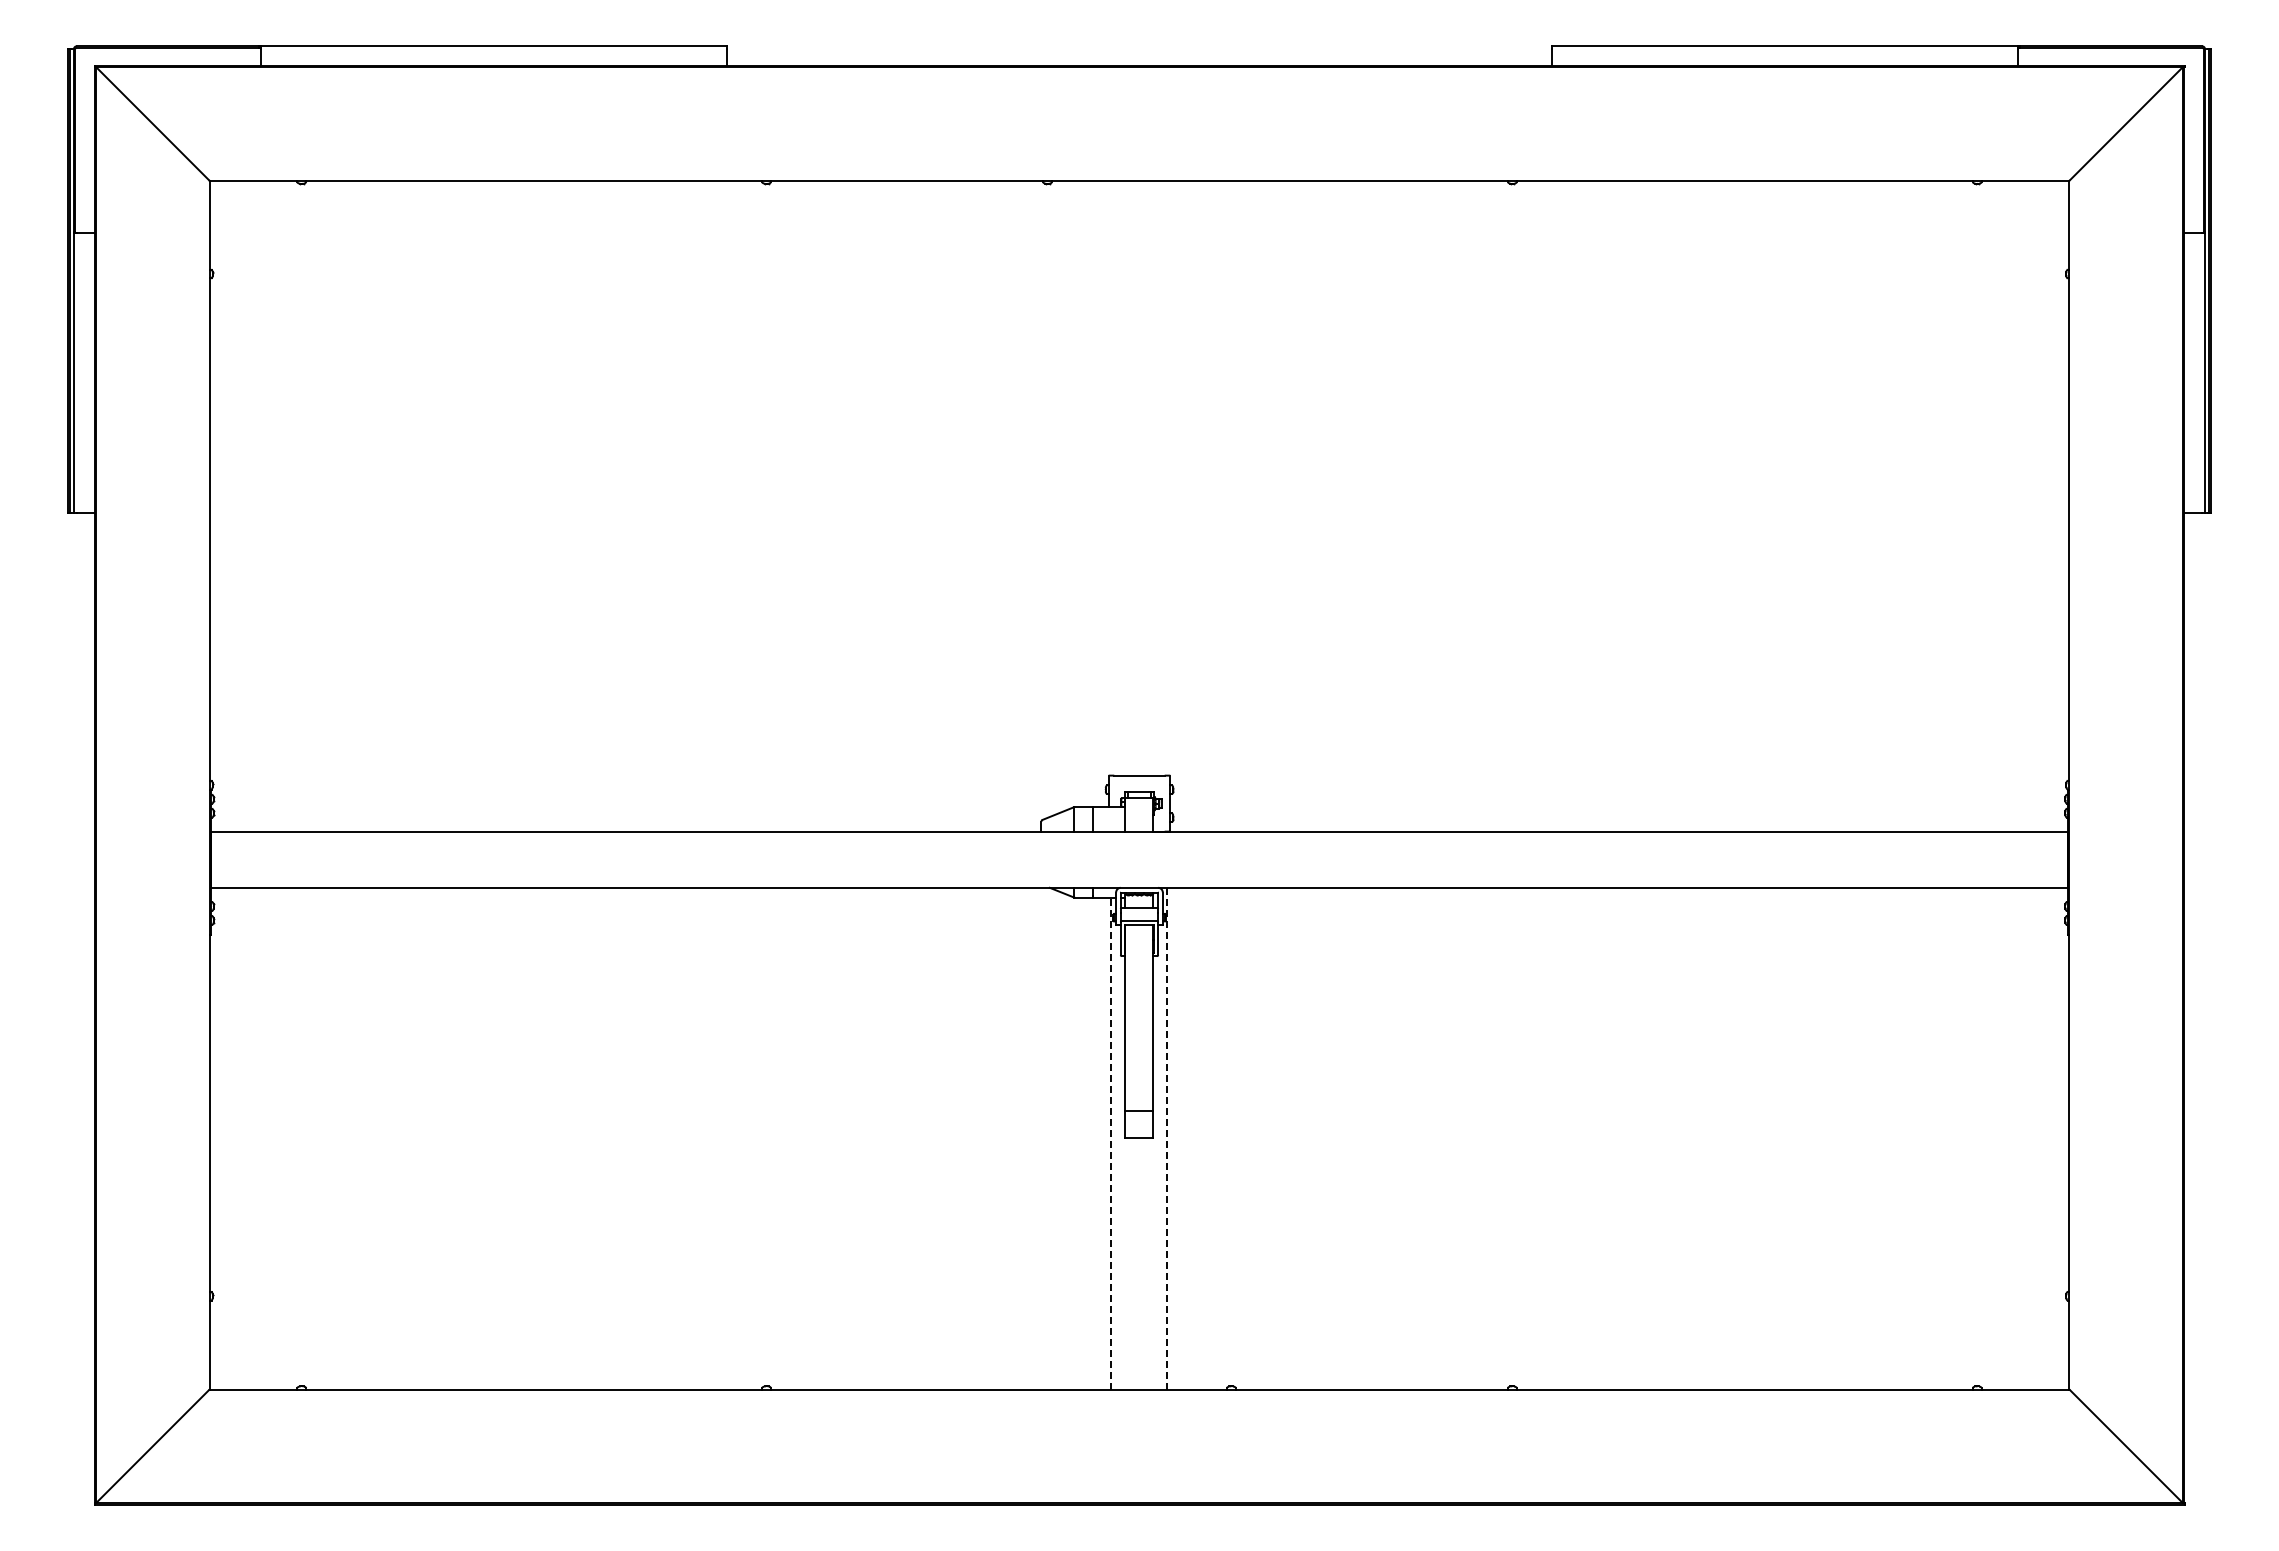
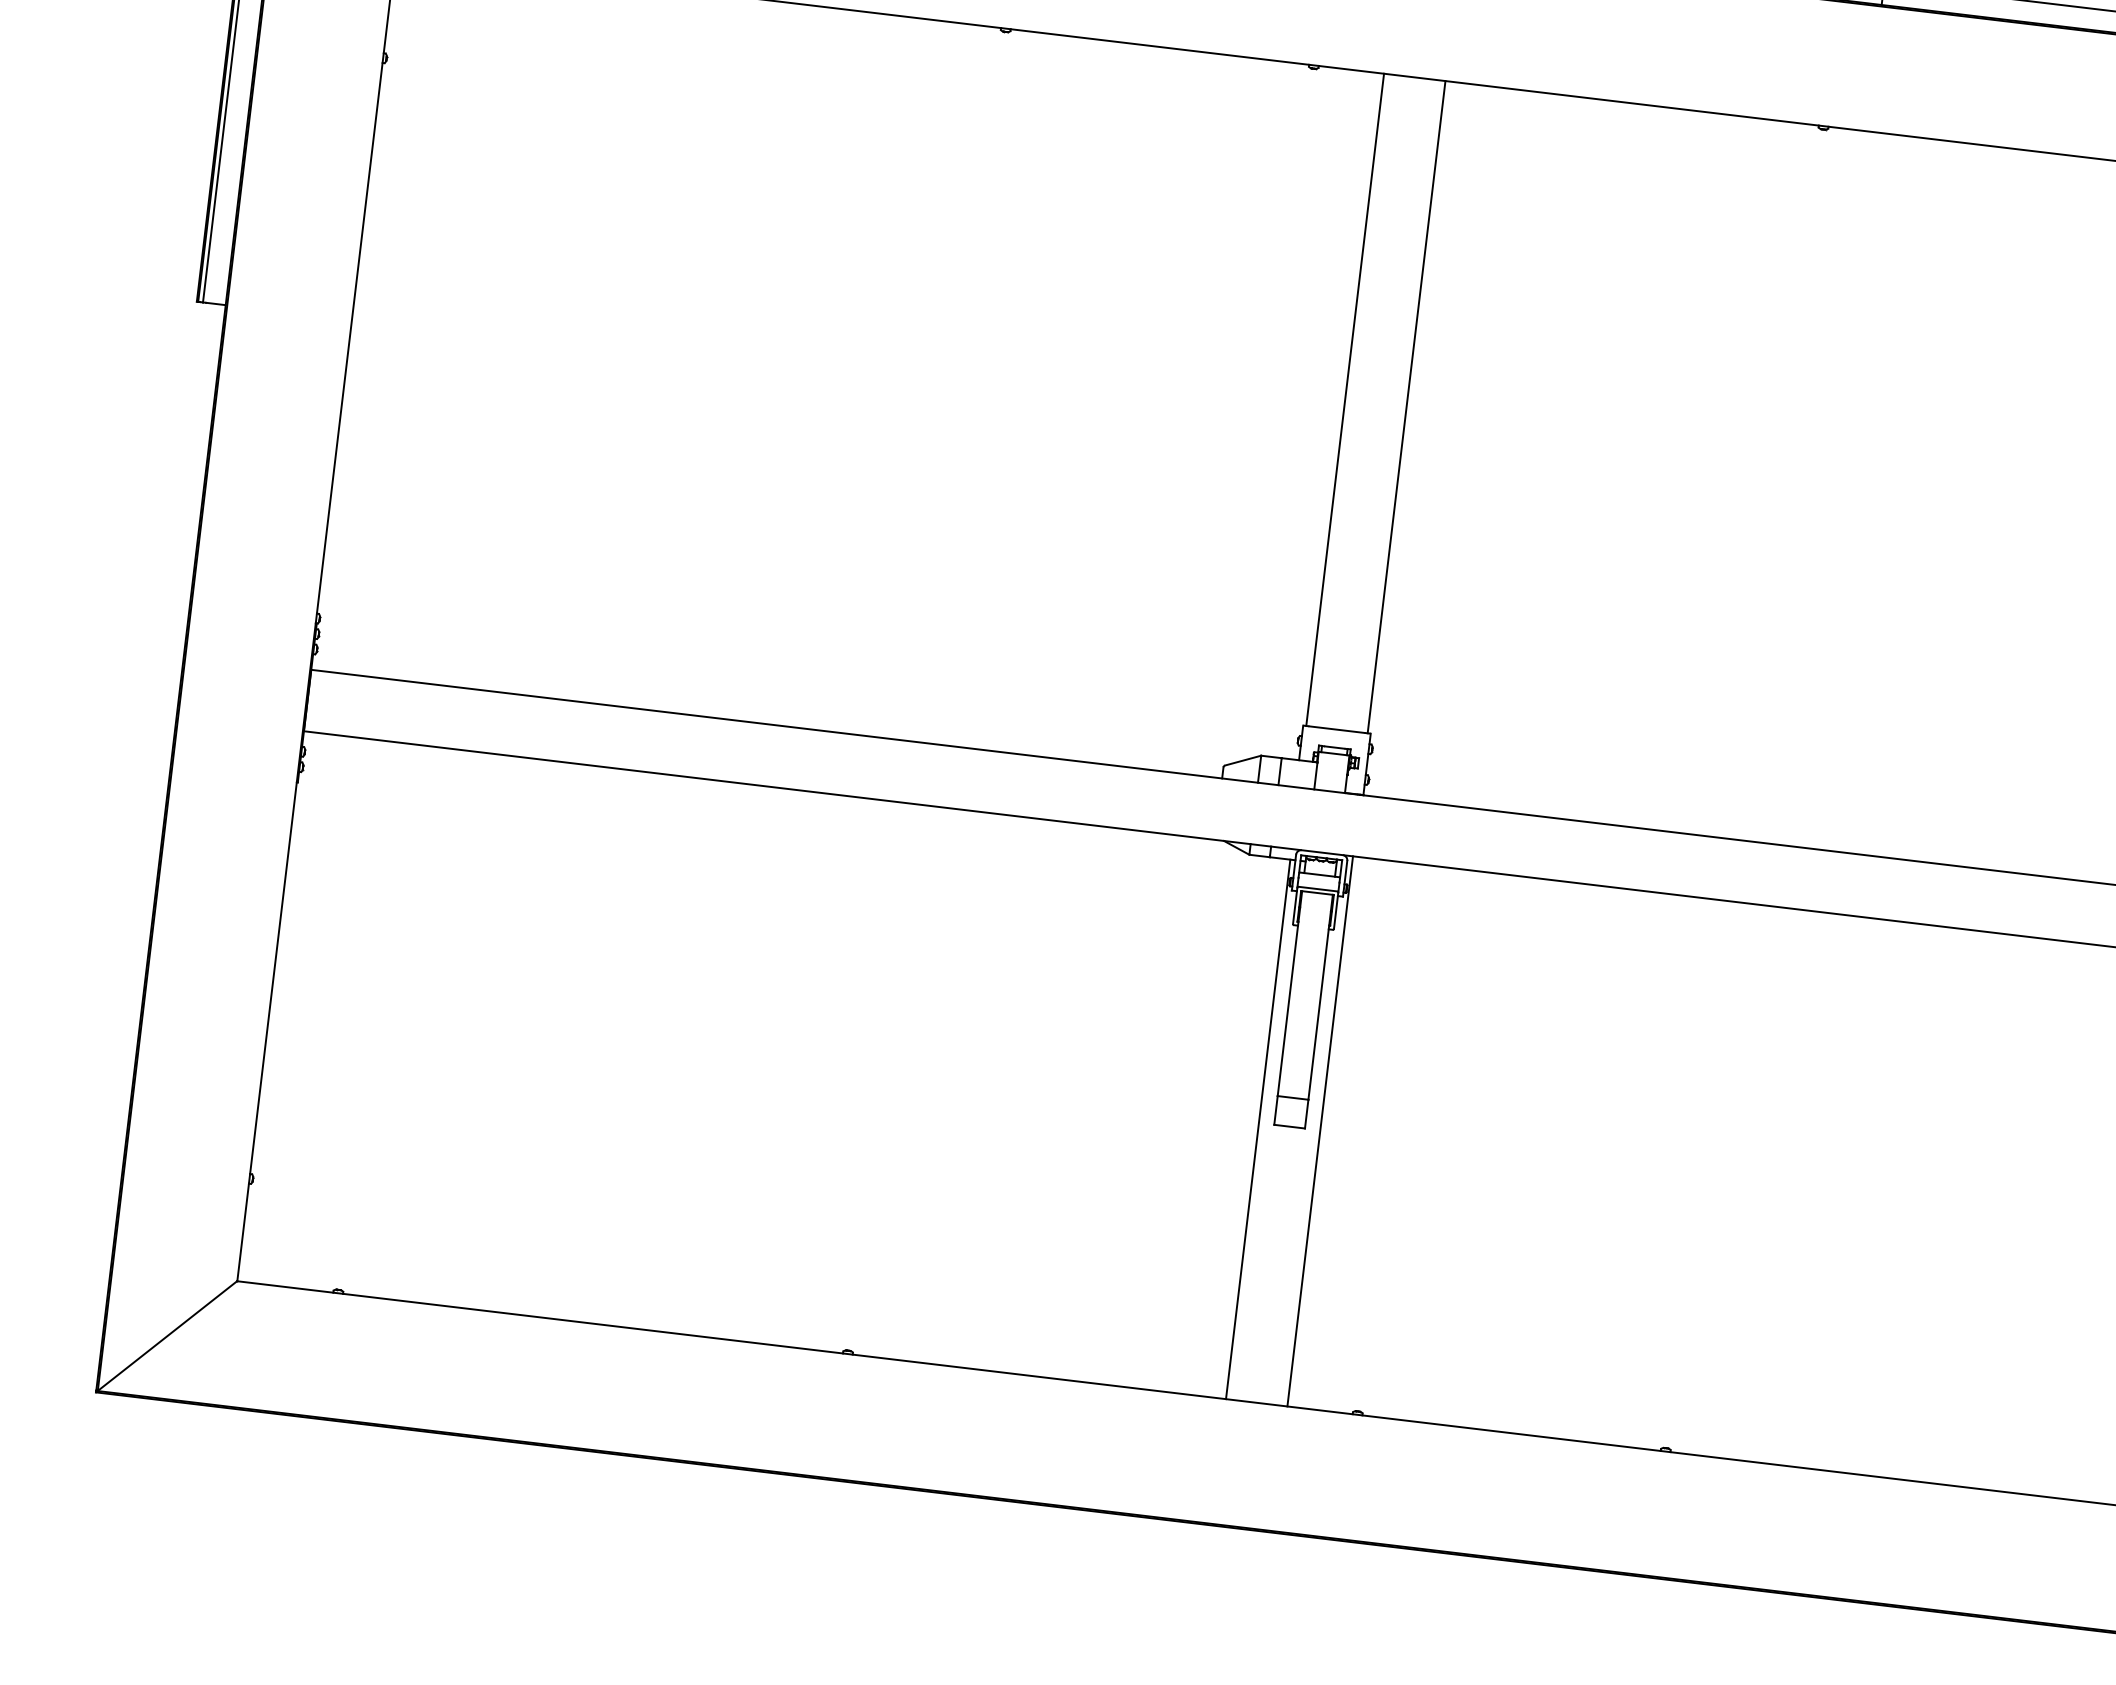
line: (1111, 477) -> (1345, 399), added
line: (1167, 477) -> (1406, 406), added
line: (1167, 1138) -> (1320, 1131), dashed -> solid
line: (1111, 1143) -> (1258, 1129), dashed -> solid

